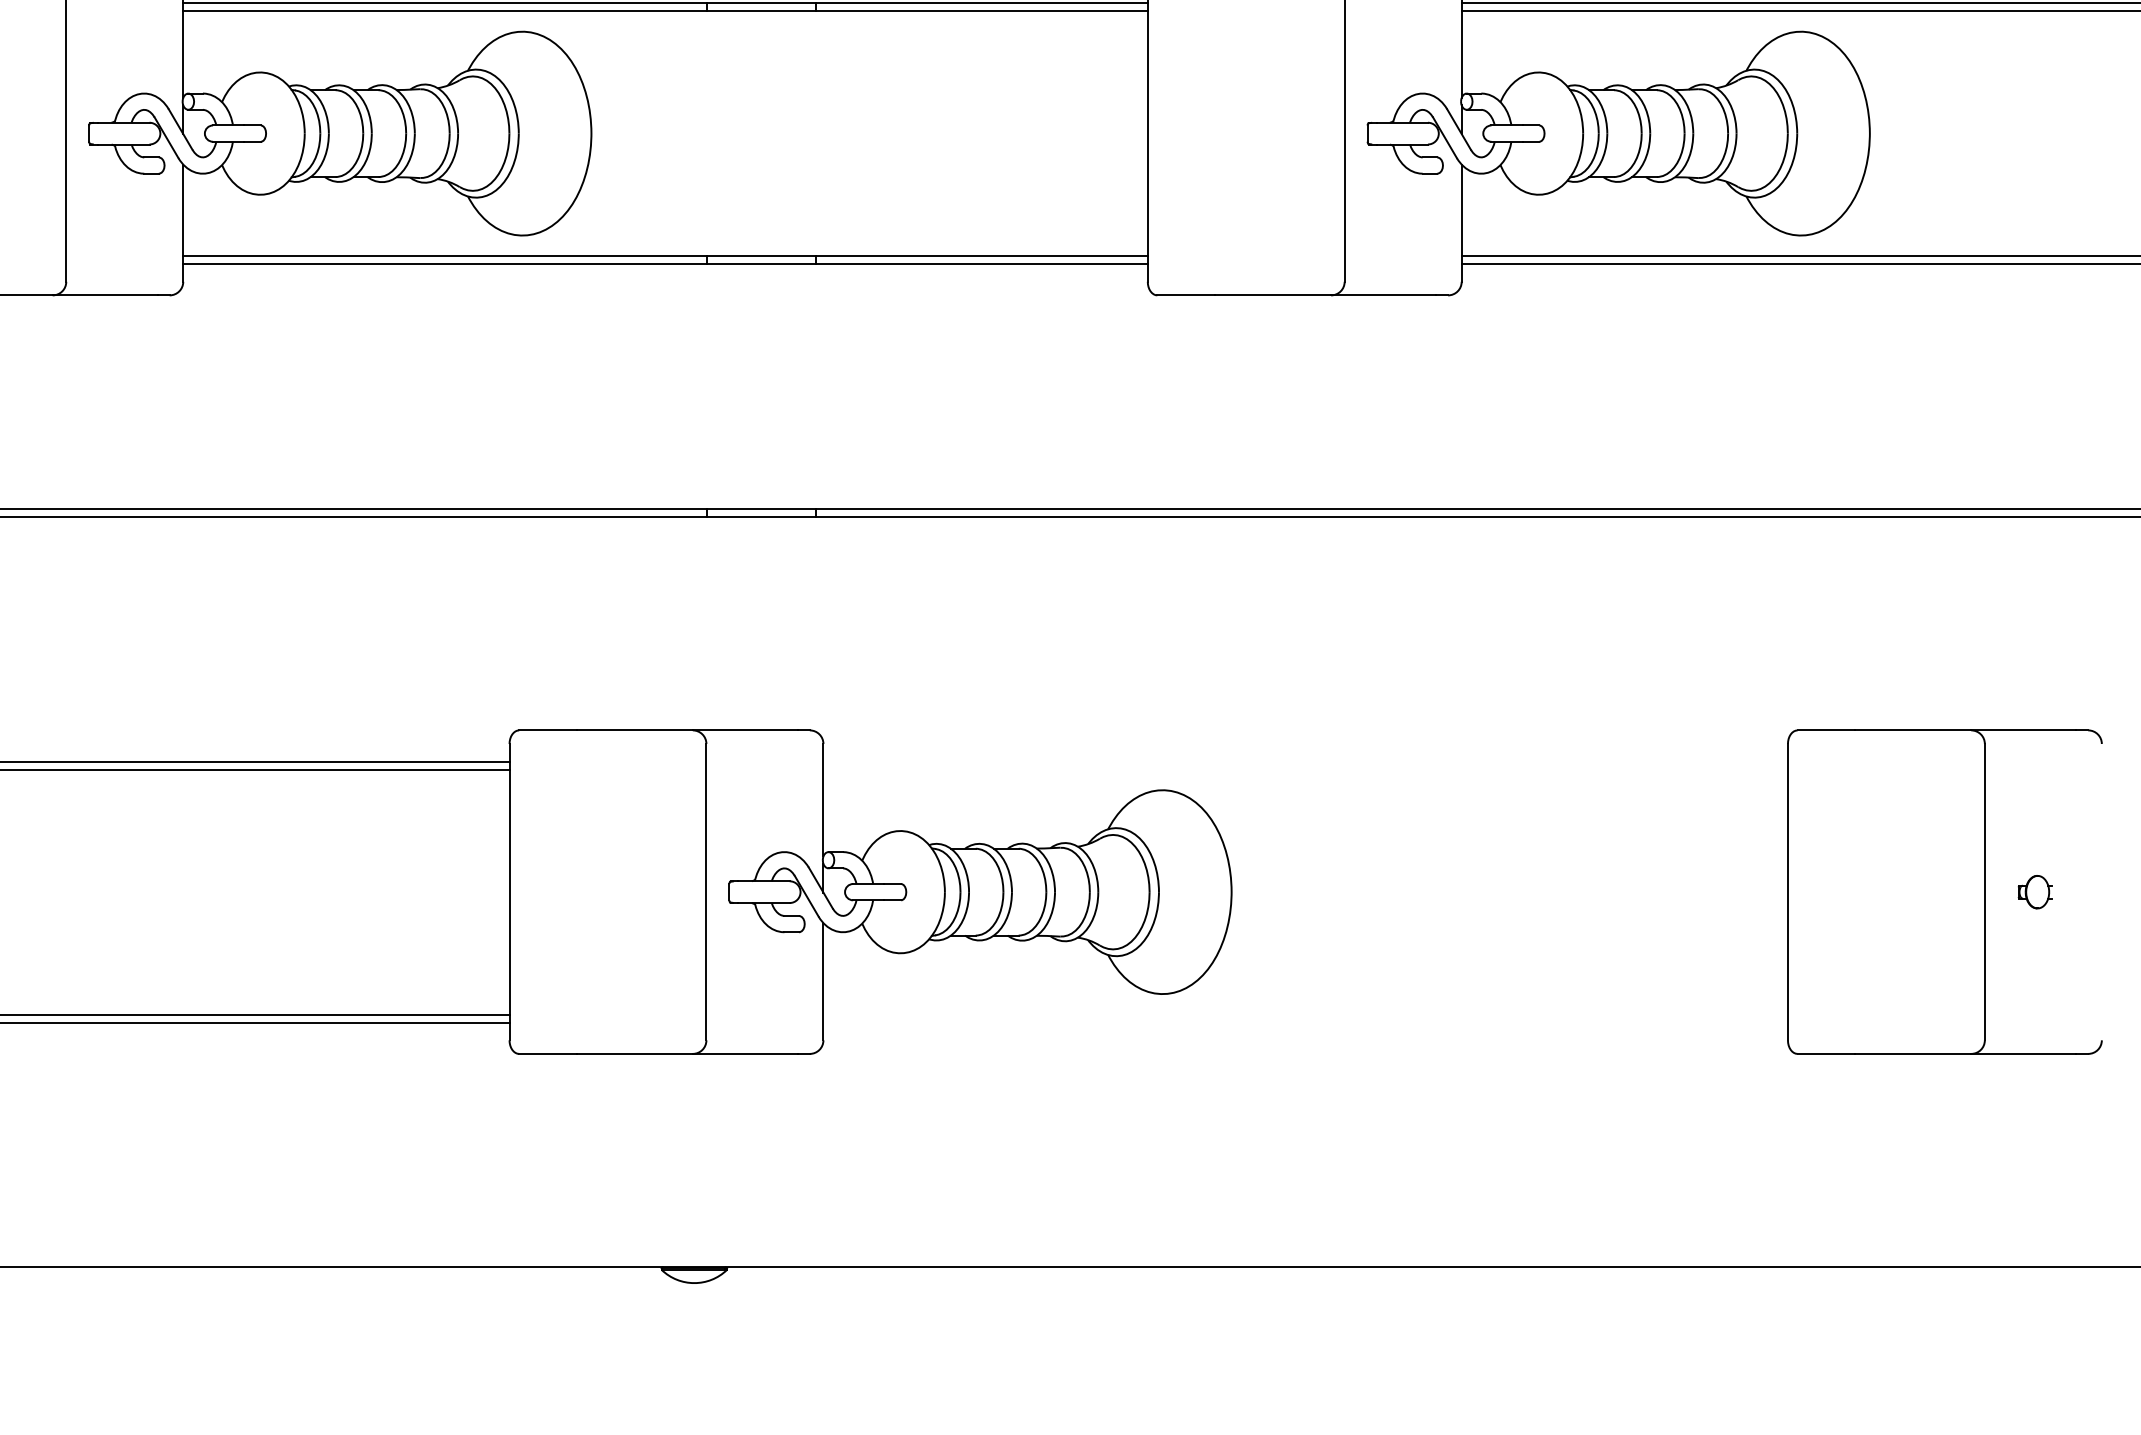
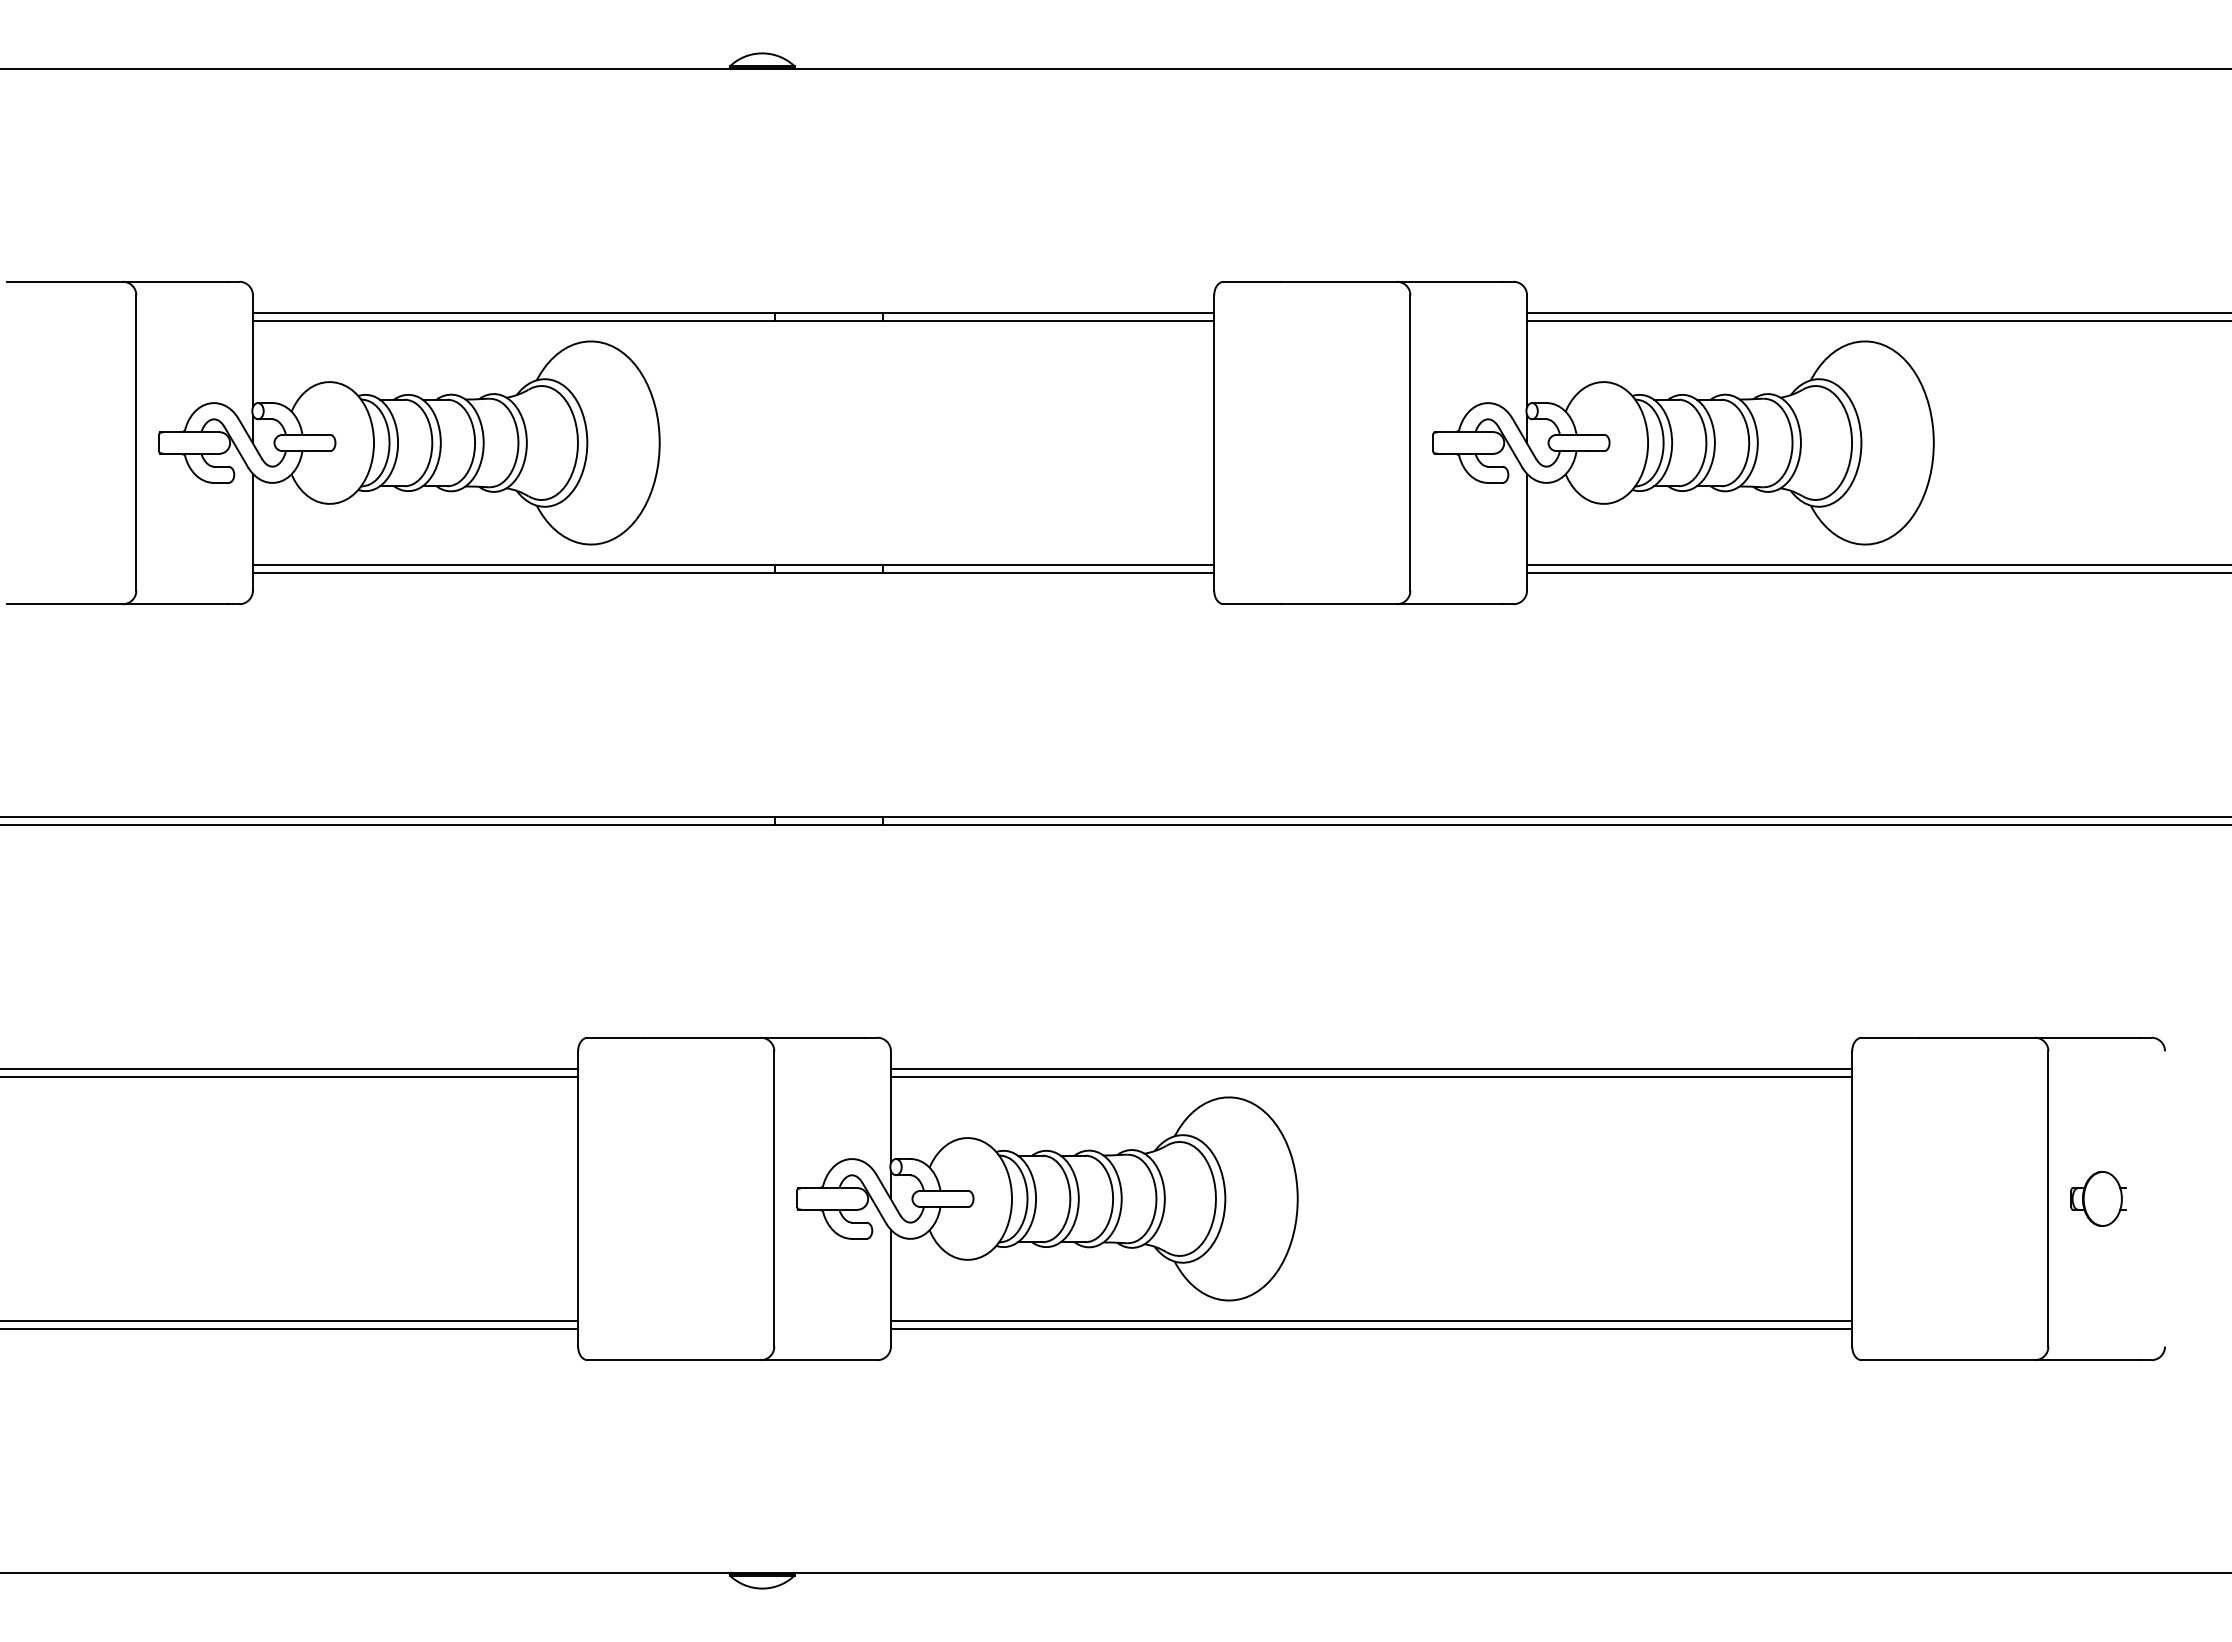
line: (1305, 761) -> (1371, 1068), added
line: (1305, 770) -> (1371, 1077), added
part: (2035, 891) -> (2098, 1198), size x1.67
line: (1305, 1014) -> (1371, 1320), added
line: (1305, 1023) -> (1371, 1329), added

